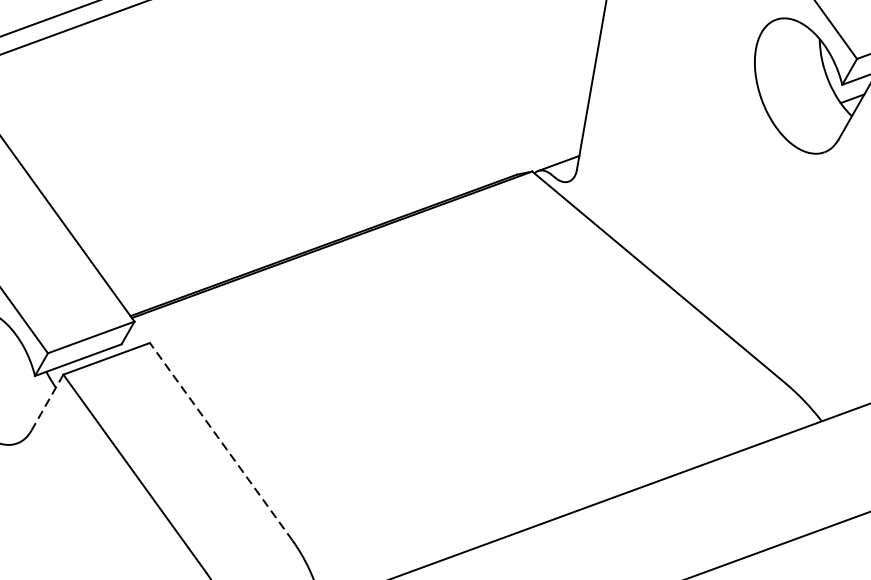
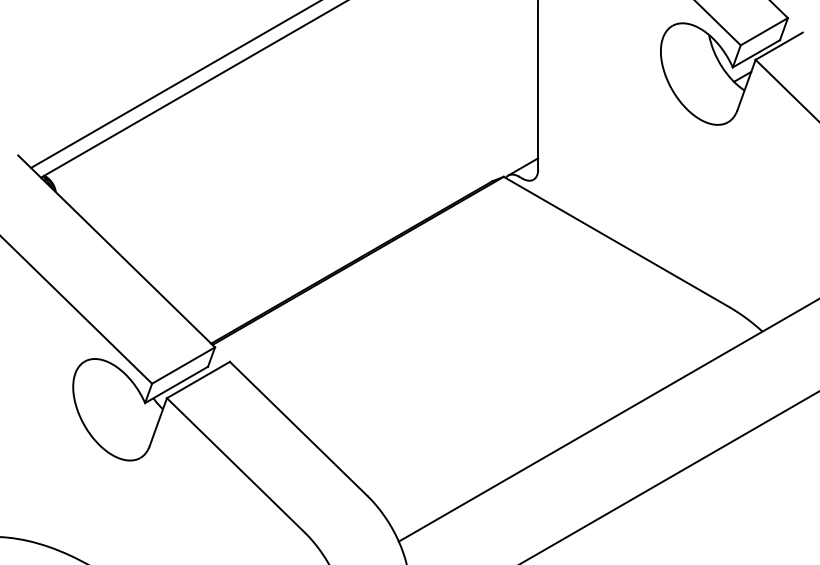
line: (47, 403) -> (158, 422), dashed -> solid
line: (221, 441) -> (298, 428), dashed -> solid

